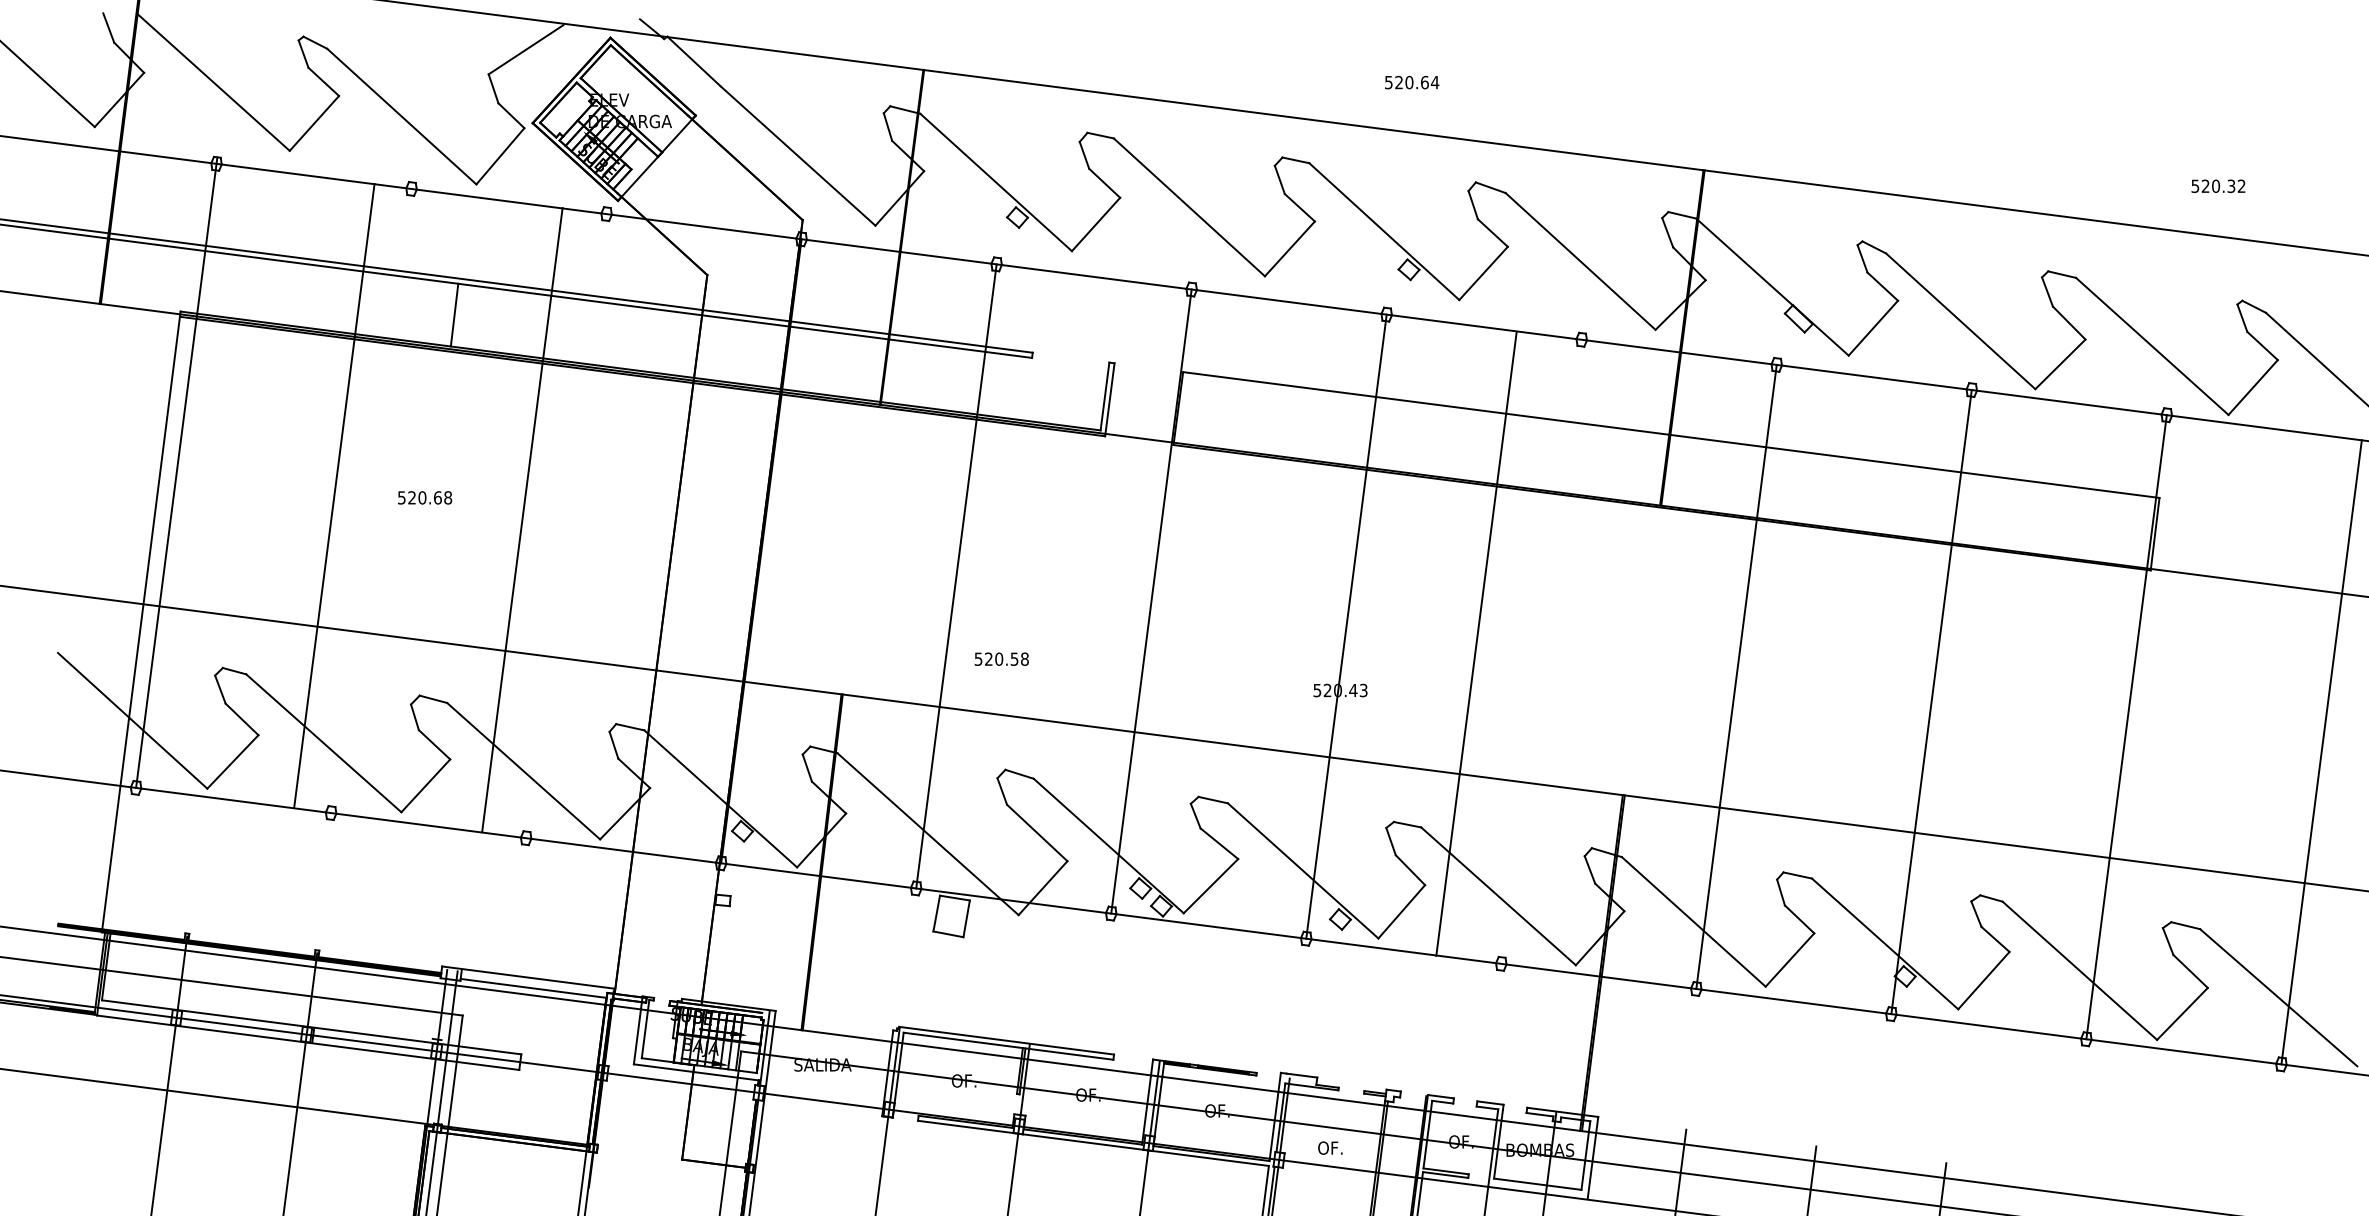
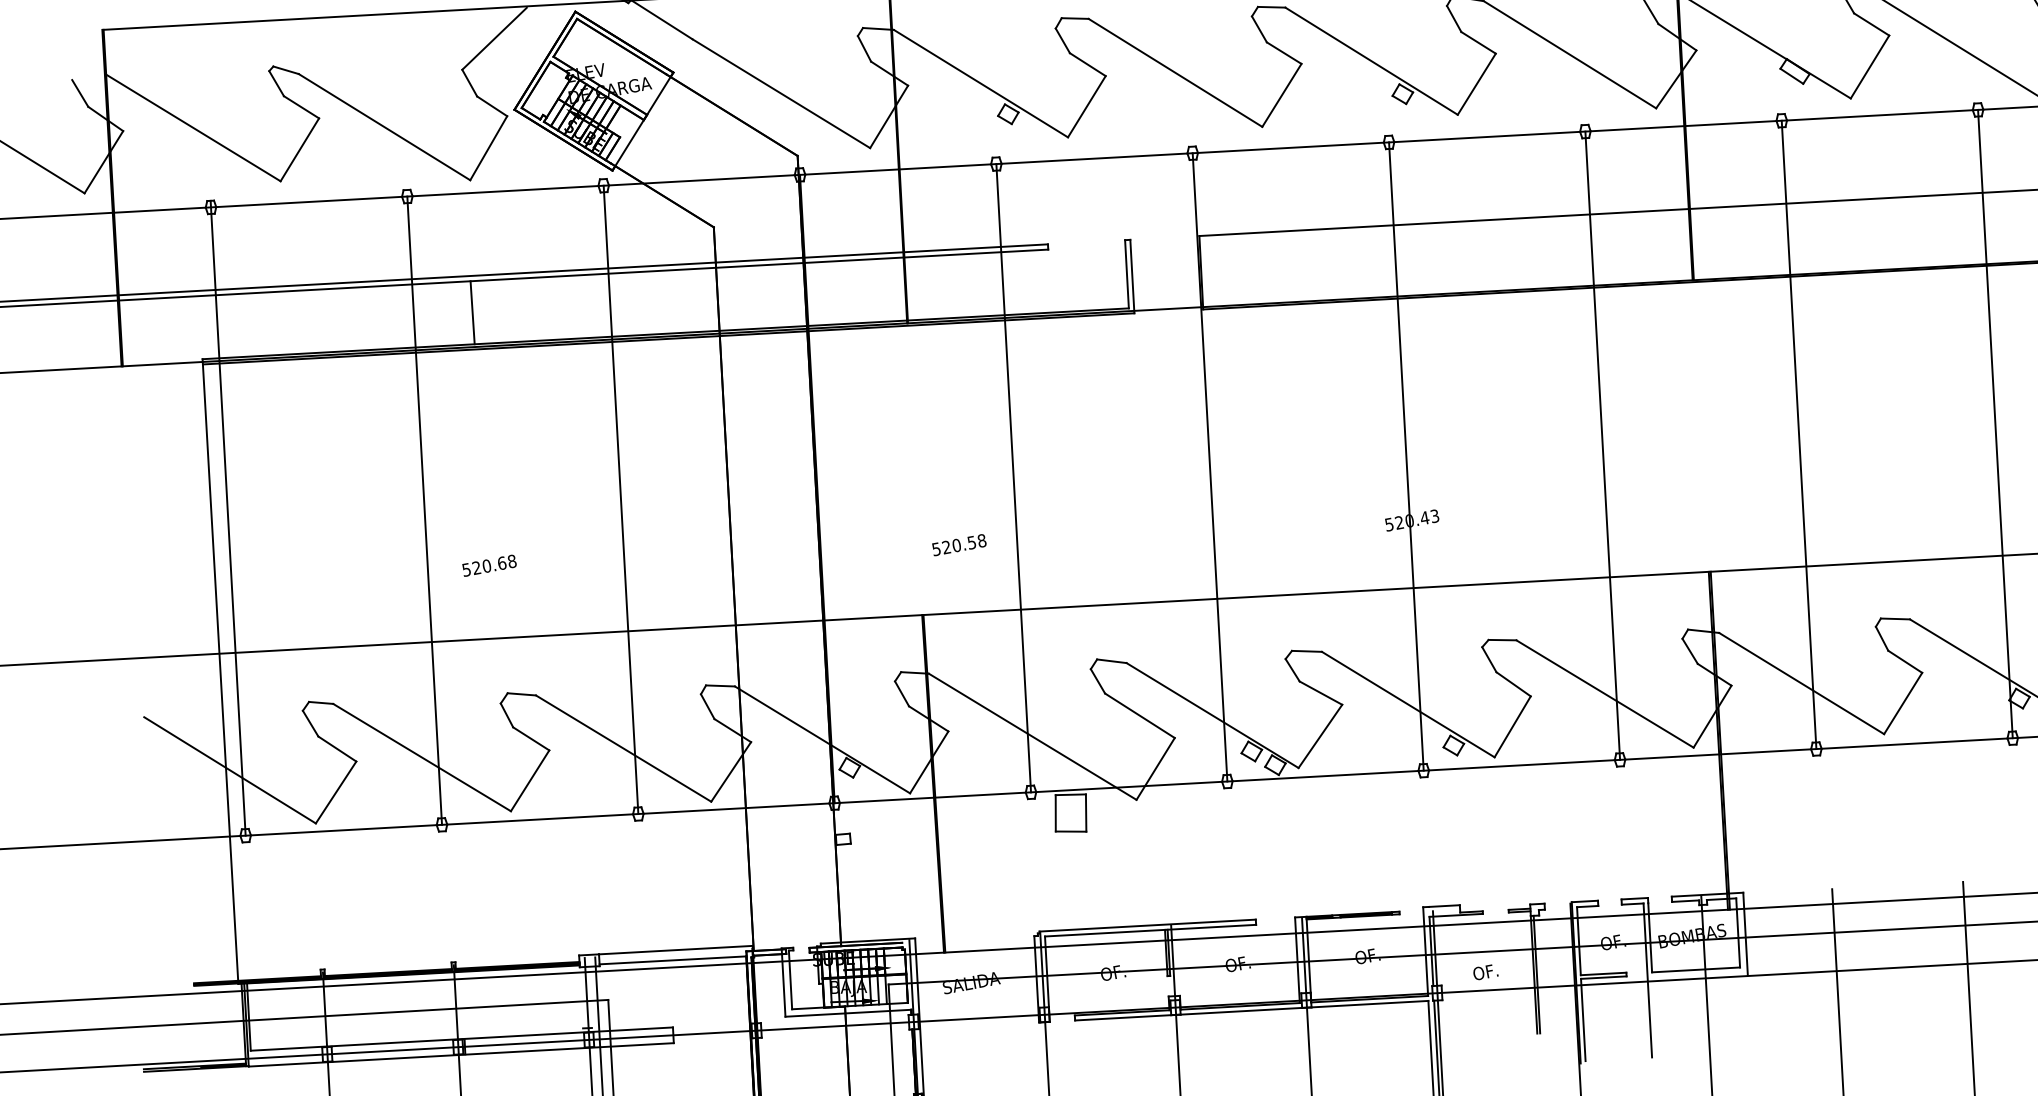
line: (334, 495) -> (424, 510), moved
text: (425, 497) -> (489, 565), moved
line: (522, 520) -> (621, 500), moved
line: (1476, 643) -> (1602, 445), moved
text: (1001, 658) -> (958, 544), moved

